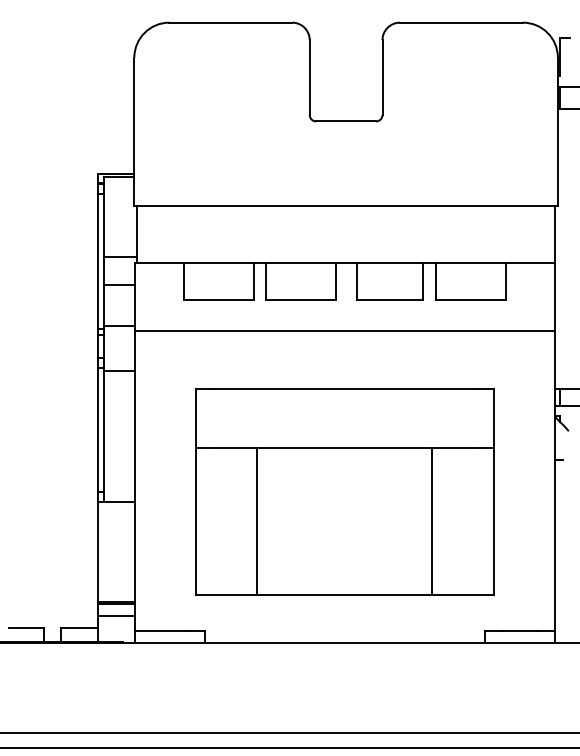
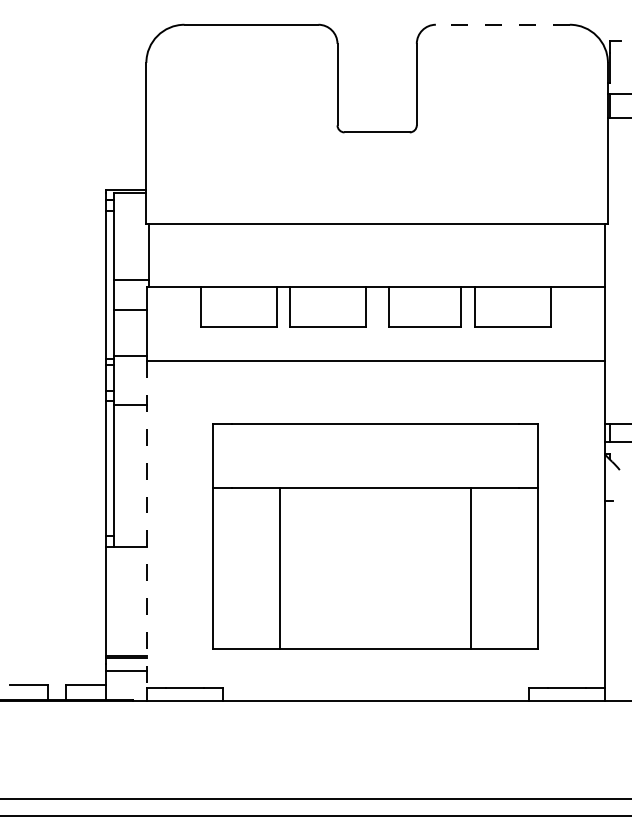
line: (460, 22) -> (501, 24), solid -> dashed
line: (134, 481) -> (146, 524), solid -> dashed

